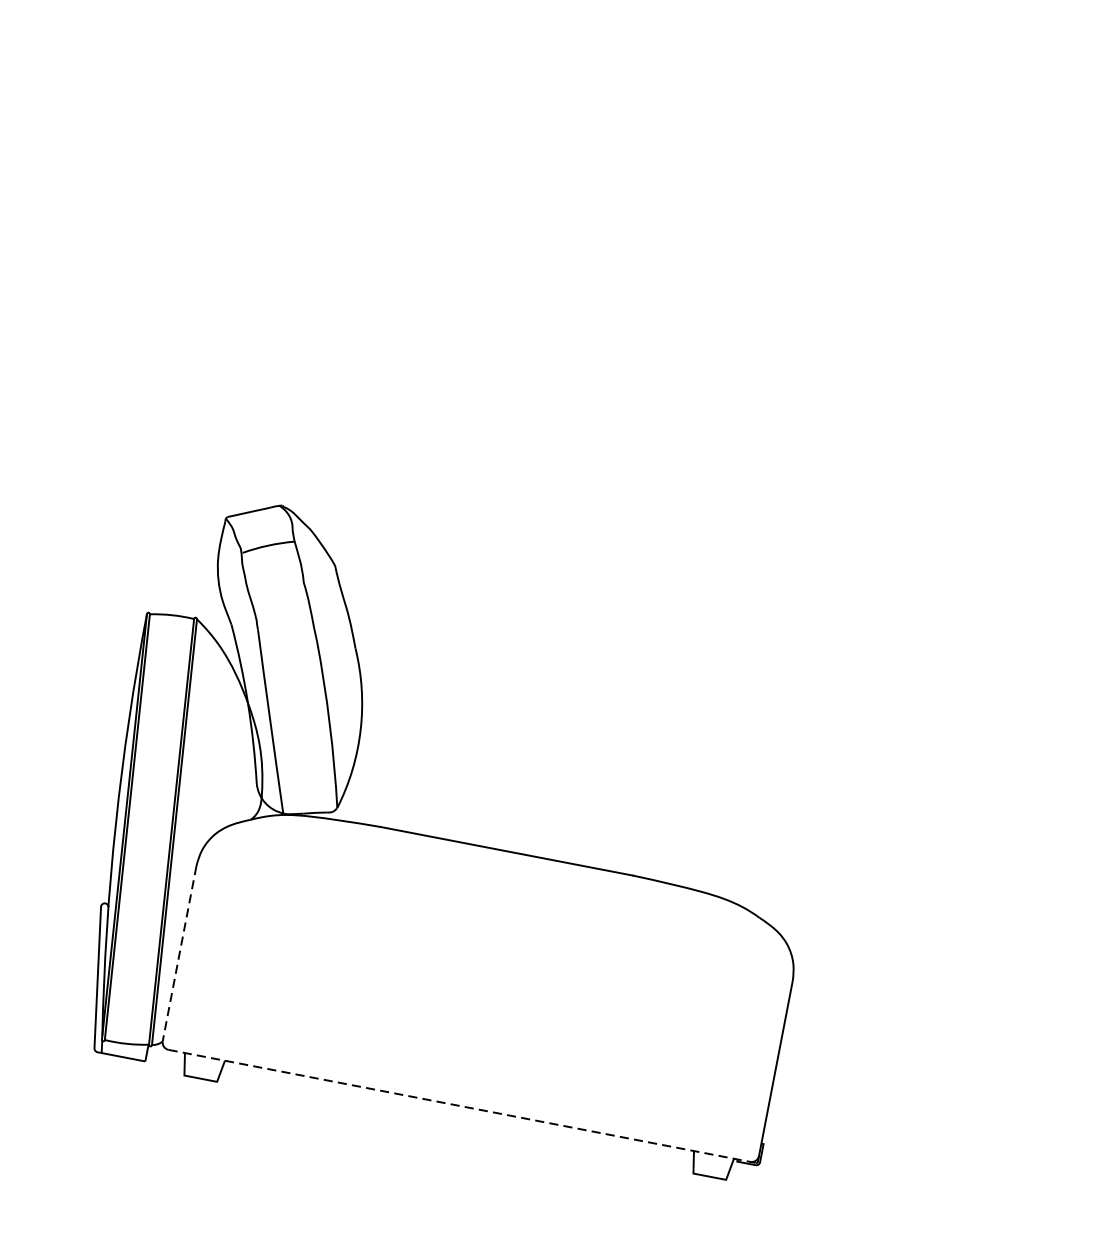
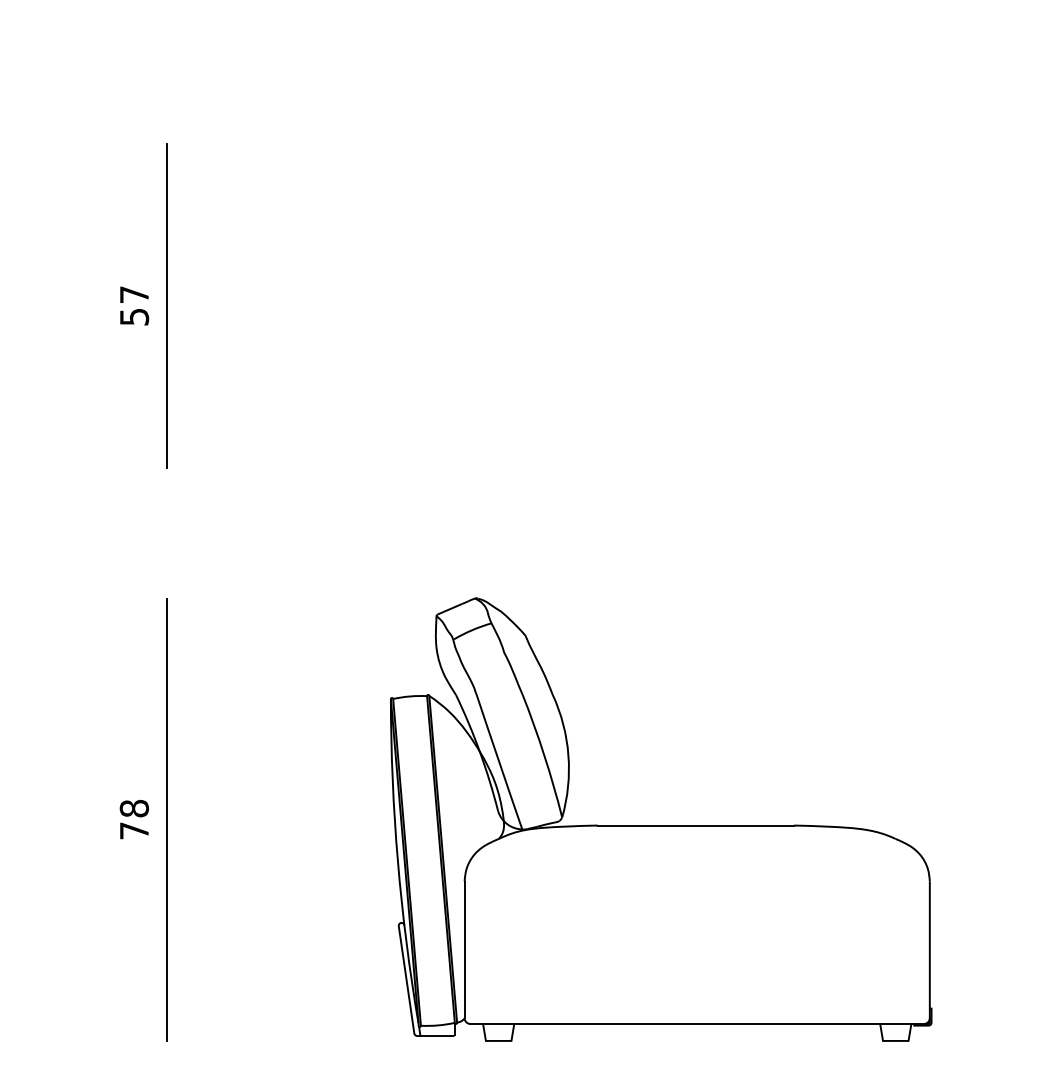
line: (179, 954) -> (464, 950), dashed -> solid
line: (463, 1106) -> (700, 1023), dashed -> solid

